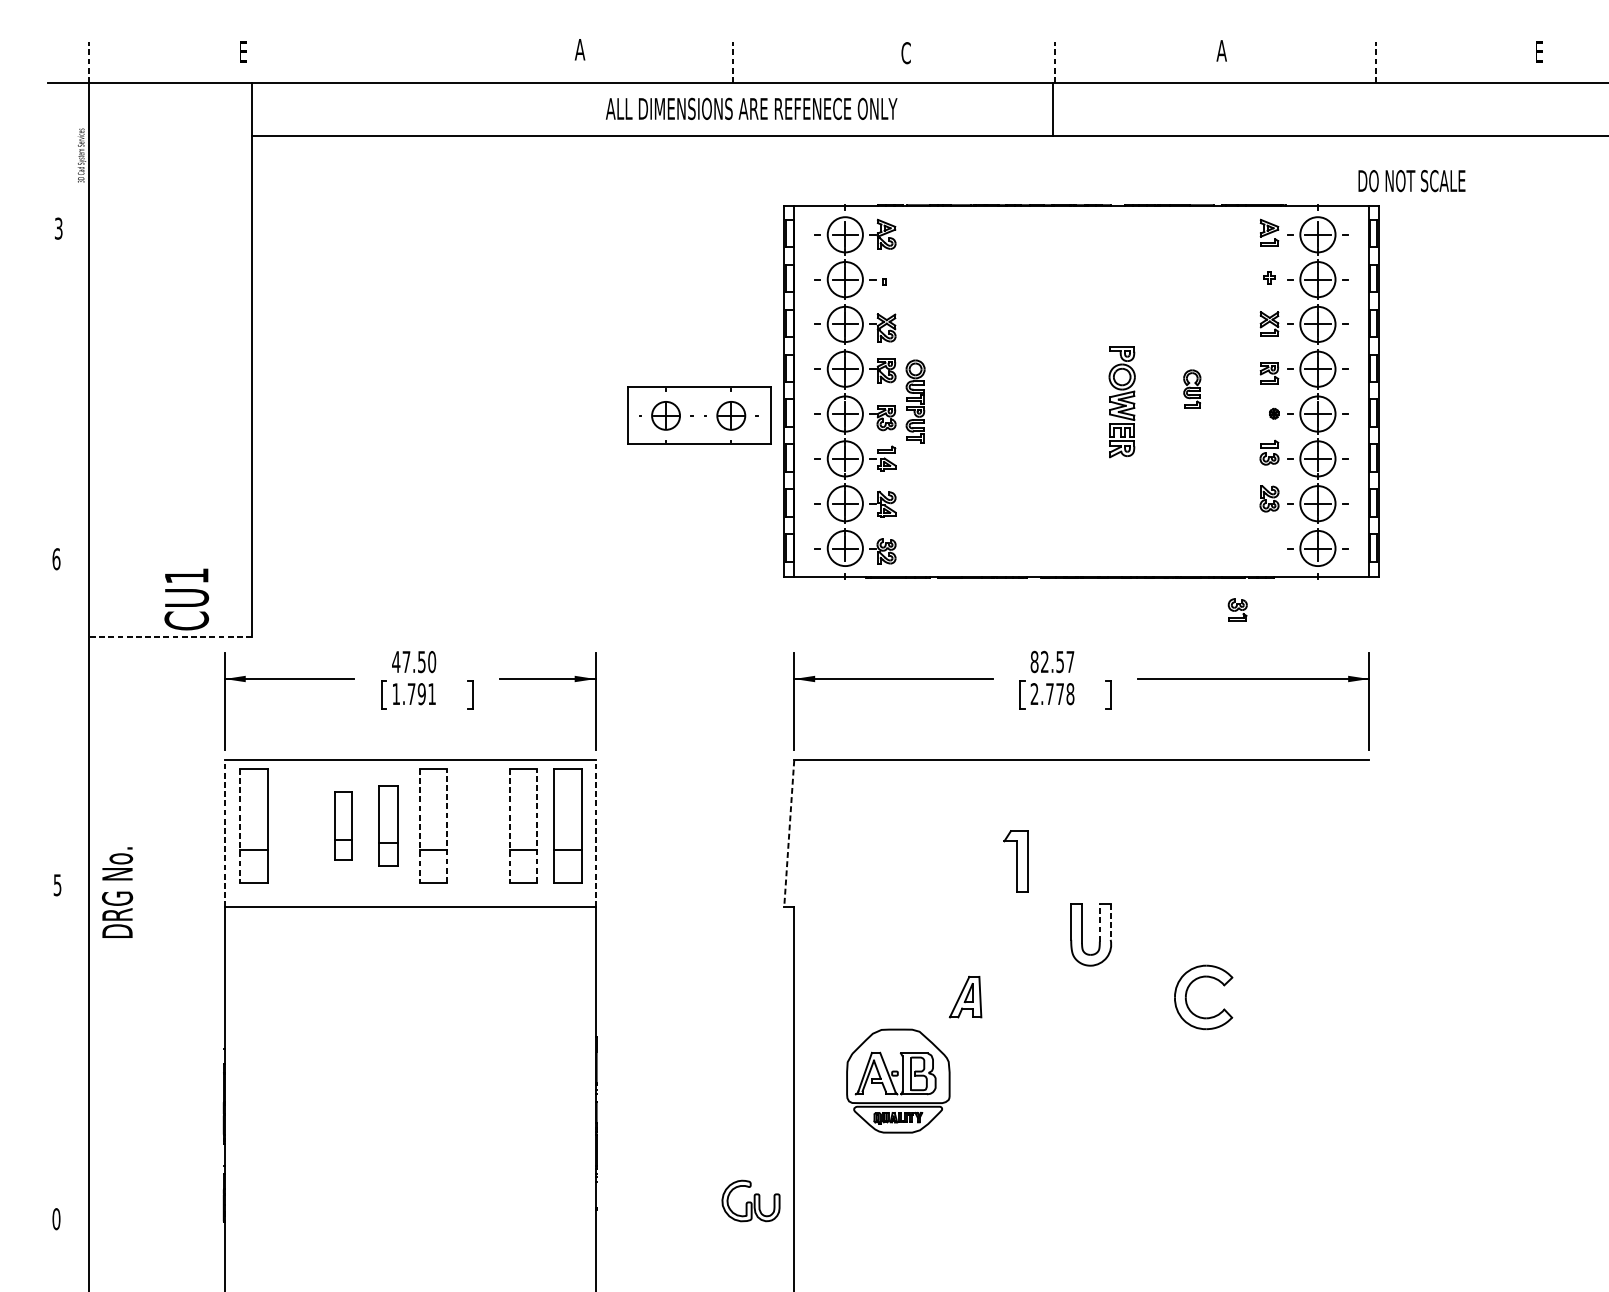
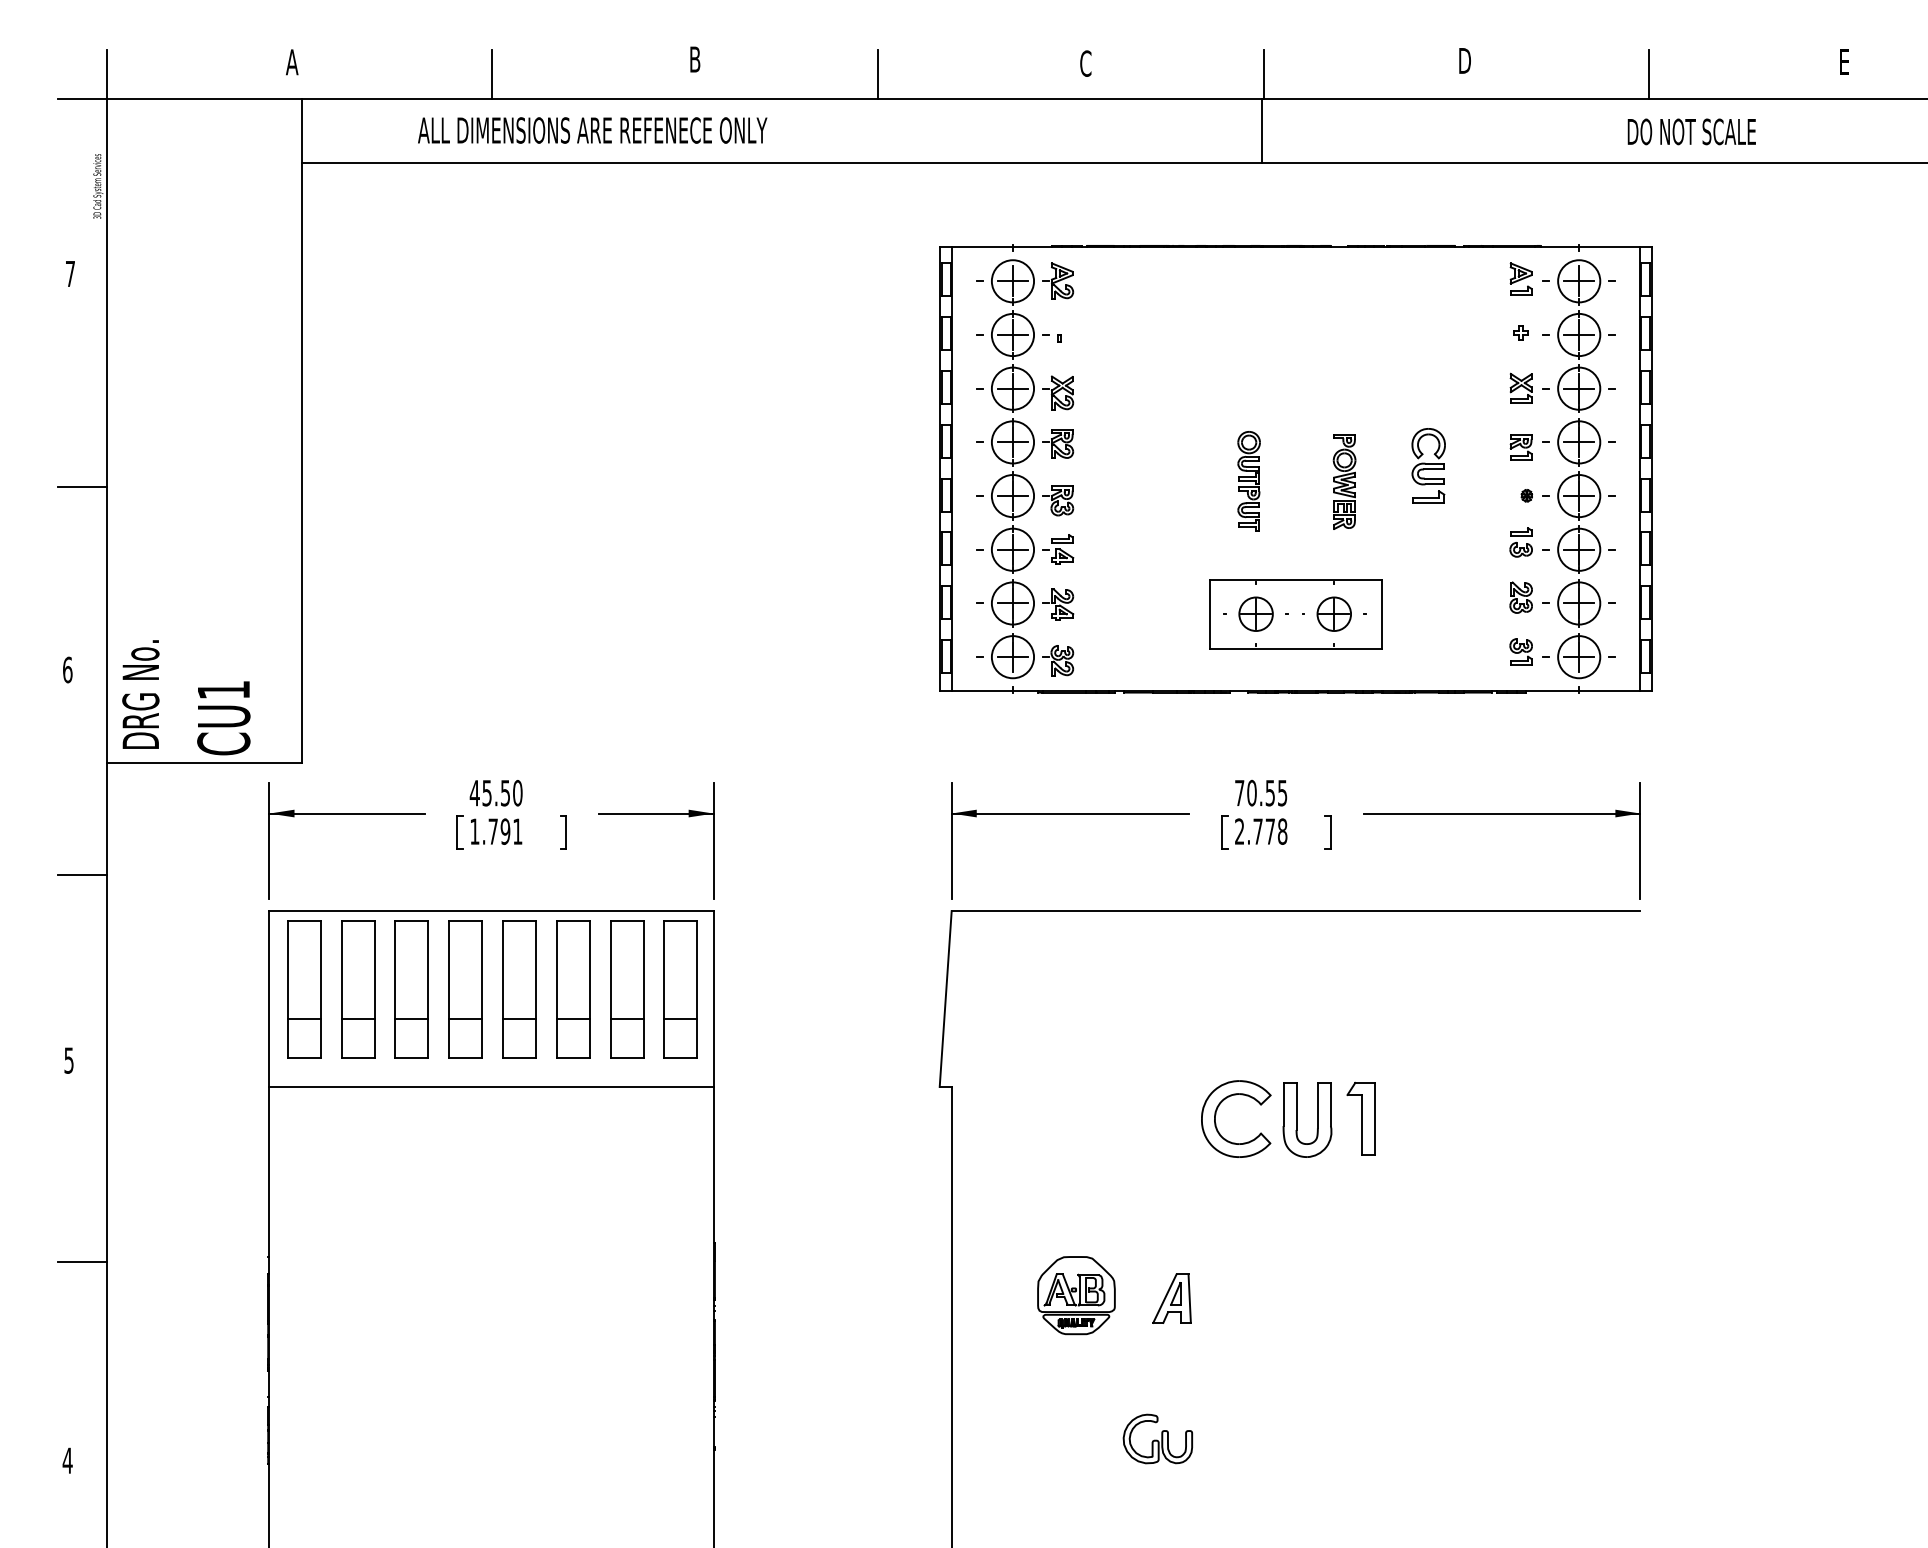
text: (579, 49) -> (694, 59), A -> B
text: (1221, 50) -> (1463, 60), A -> D
text: (244, 52) -> (292, 62), E -> A
line: (88, 62) -> (106, 74), dashed -> solid
line: (410, 62) -> (492, 74), added
line: (732, 62) -> (877, 74), dashed -> solid
line: (1054, 62) -> (1263, 74), dashed -> solid
line: (1376, 62) -> (1649, 74), dashed -> solid
text: (751, 108) -> (592, 130), moved
text: (1411, 180) -> (1691, 131), moved
text: (57, 228) -> (69, 273), 3 -> 7
part: (1192, 388) -> (1428, 465), size x1.67
part: (915, 401) -> (1248, 481), moved
part: (1122, 401) -> (1344, 481), size x0.71
line: (67, 406) -> (81, 486), added
part: (698, 416) -> (1295, 614), moved
part: (1237, 609) -> (1520, 651), moved
line: (170, 636) -> (204, 762), dashed -> solid
text: (1052, 661) -> (1261, 792), 82.57 -> 70.55
text: (405, 662) -> (486, 793), 47.50 -> 45.50
line: (67, 729) -> (81, 874), added
line: (239, 825) -> (287, 989), dashed -> solid
part: (299, 825) -> (358, 989), added
part: (343, 825) -> (411, 989), size x1.67
part: (388, 825) -> (465, 989), size x1.43
line: (419, 825) -> (502, 989), dashed -> solid
line: (447, 825) -> (536, 988), dashed -> solid
part: (478, 825) -> (573, 989), added
line: (509, 825) -> (610, 989), dashed -> solid
line: (537, 825) -> (643, 988), dashed -> solid
line: (224, 834) -> (269, 999), dashed -> solid
line: (595, 834) -> (713, 999), dashed -> solid
line: (789, 834) -> (945, 999), dashed -> solid
part: (1015, 860) -> (1360, 1118), moved
text: (117, 892) -> (140, 694), moved
line: (1110, 921) -> (1330, 1104), dashed -> solid
line: (1099, 922) -> (1317, 1105), dashed -> solid
part: (1187, 993) -> (1216, 1114), moved
part: (965, 996) -> (1171, 1298), moved
line: (67, 1053) -> (81, 1262), added
part: (898, 1081) -> (1076, 1295), size x0.62
part: (750, 1200) -> (1157, 1438), moved
text: (56, 1218) -> (67, 1460), 0 -> 4

